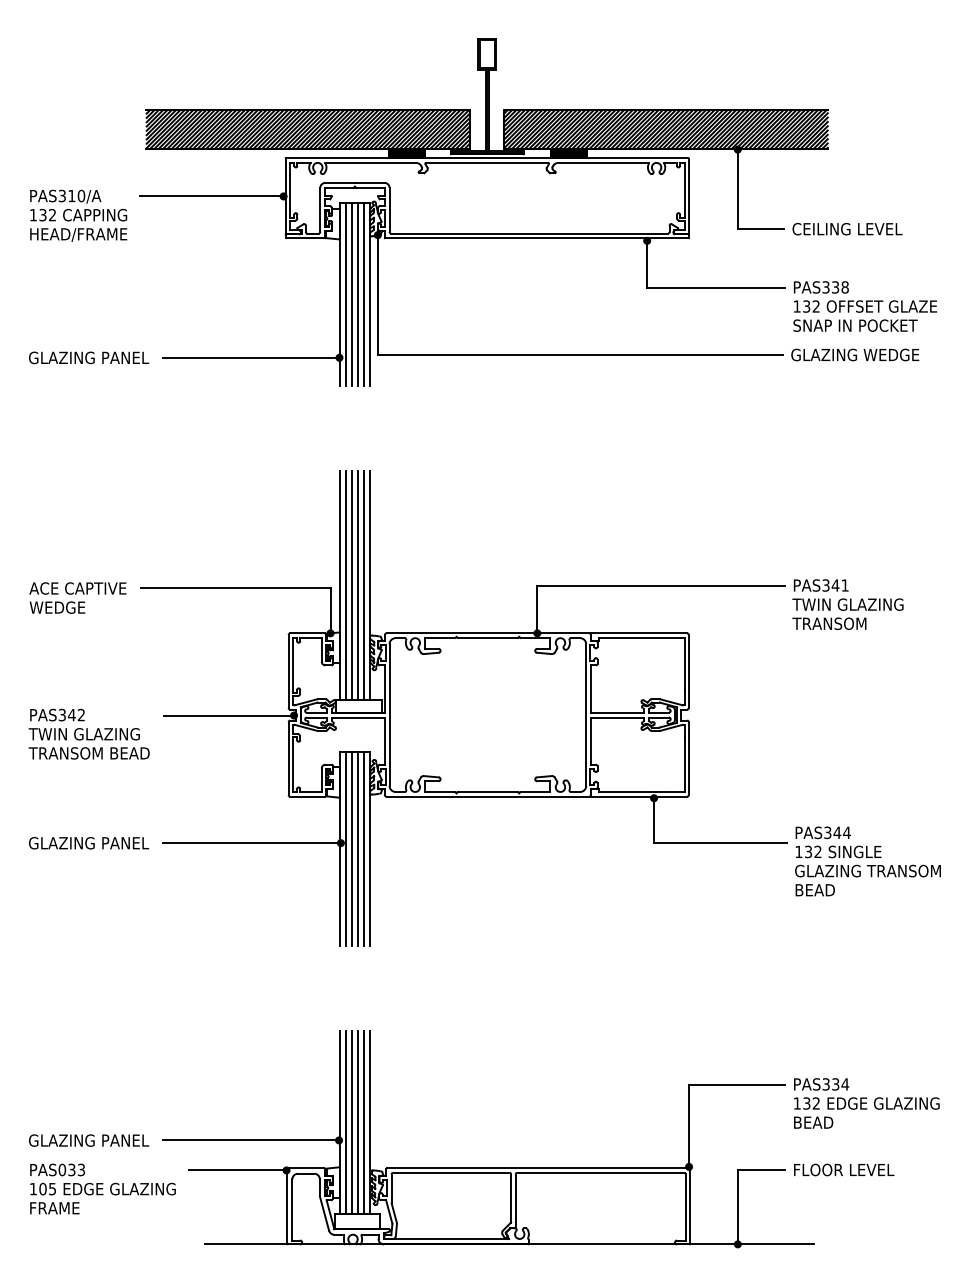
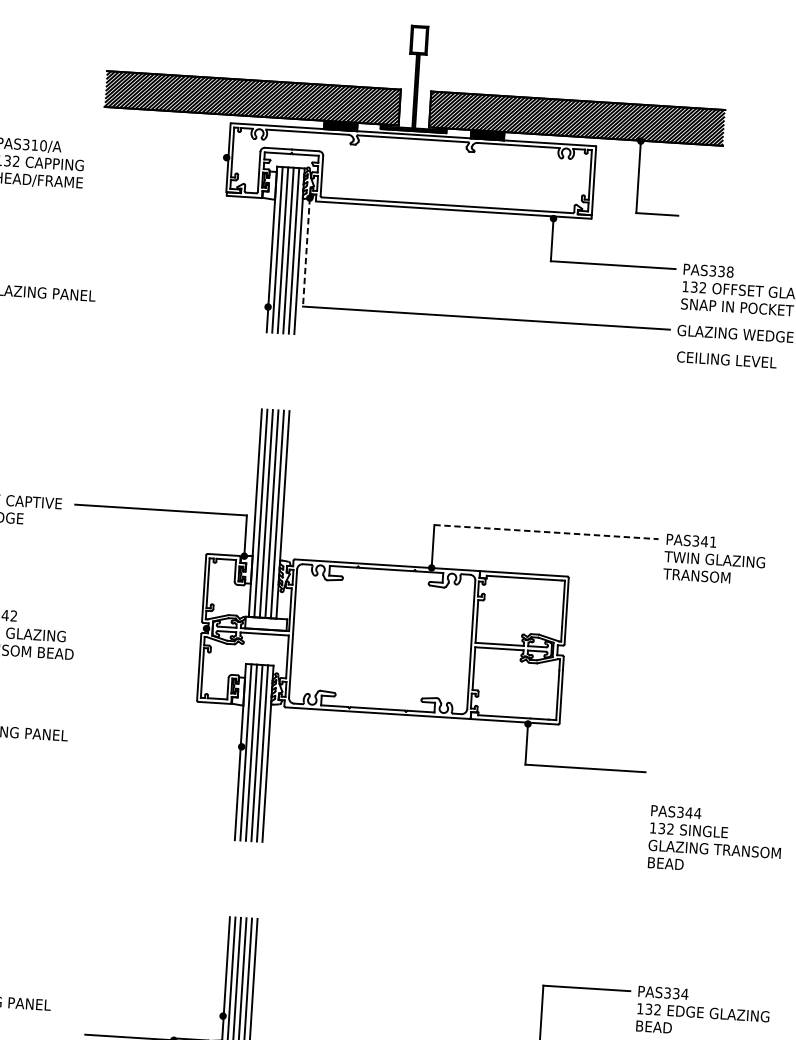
line: (211, 196) -> (161, 153), removed
text: (847, 229) -> (726, 360), moved
line: (377, 295) -> (306, 252), solid -> dashed
line: (250, 357) -> (187, 301), removed
line: (661, 585) -> (546, 531), solid -> dashed
line: (229, 715) -> (148, 624), removed
line: (251, 843) -> (160, 742), removed
text: (867, 861) -> (714, 840), moved
line: (250, 1140) -> (142, 1011), removed

